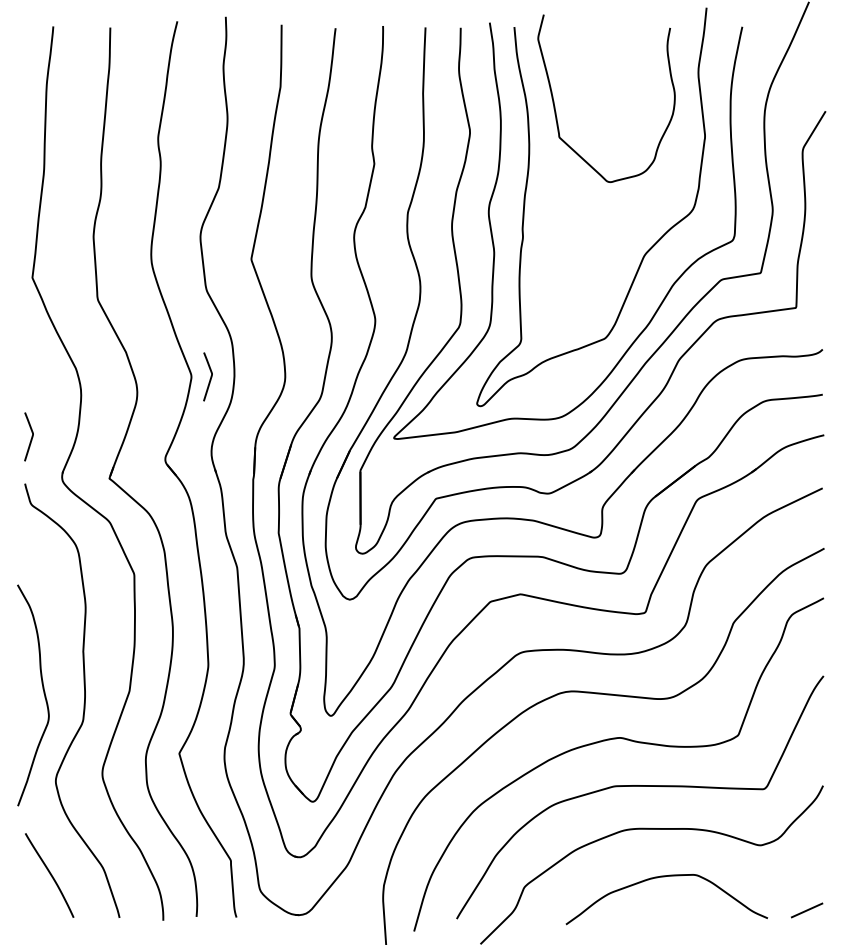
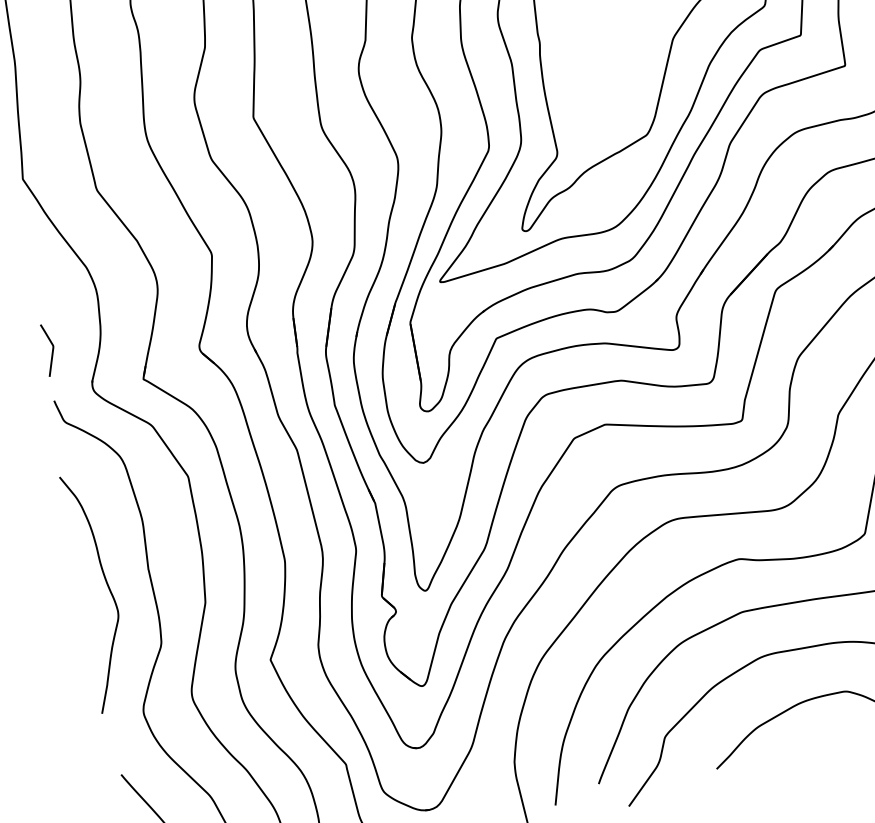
curve: (210, 376) -> (232, 250), removed
curve: (43, 693) -> (107, 588), moved

